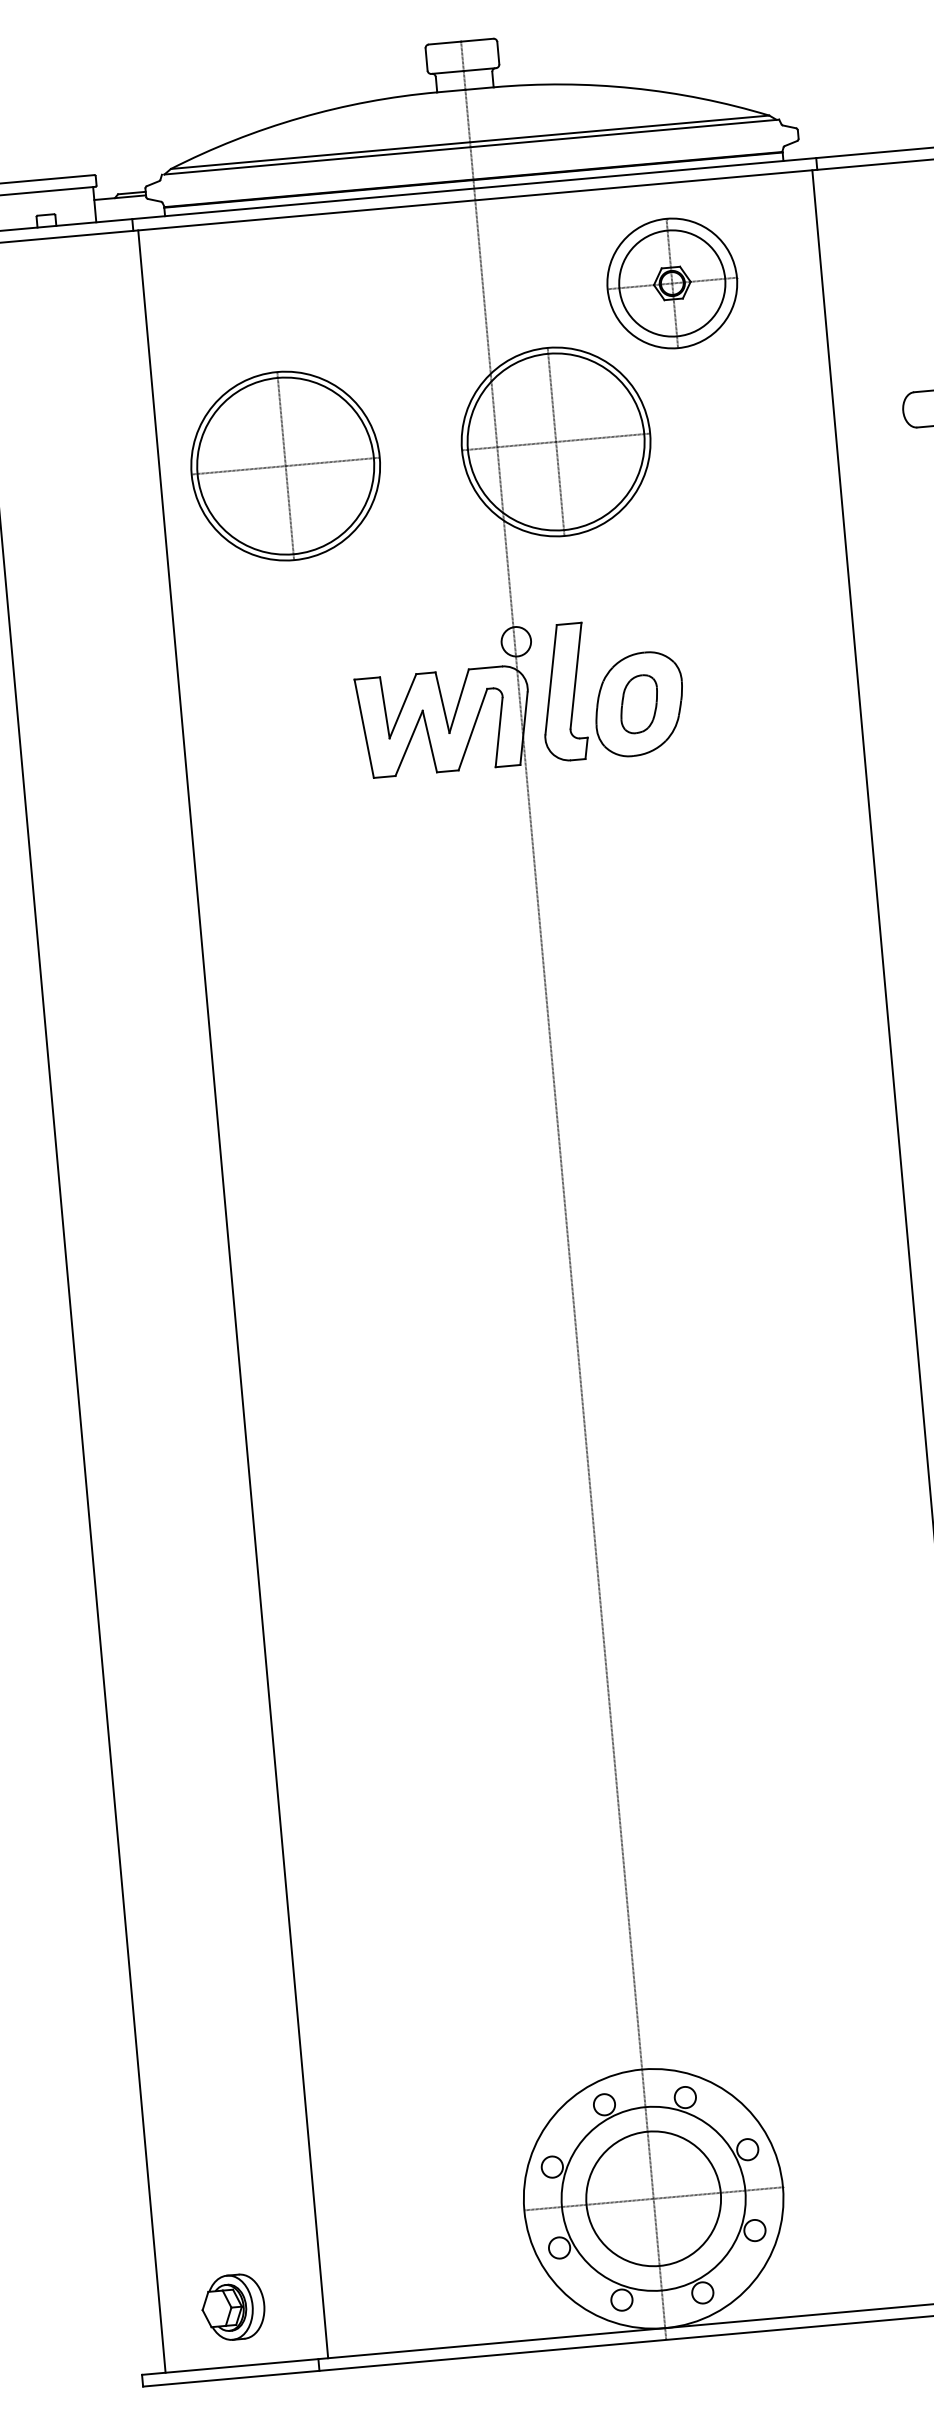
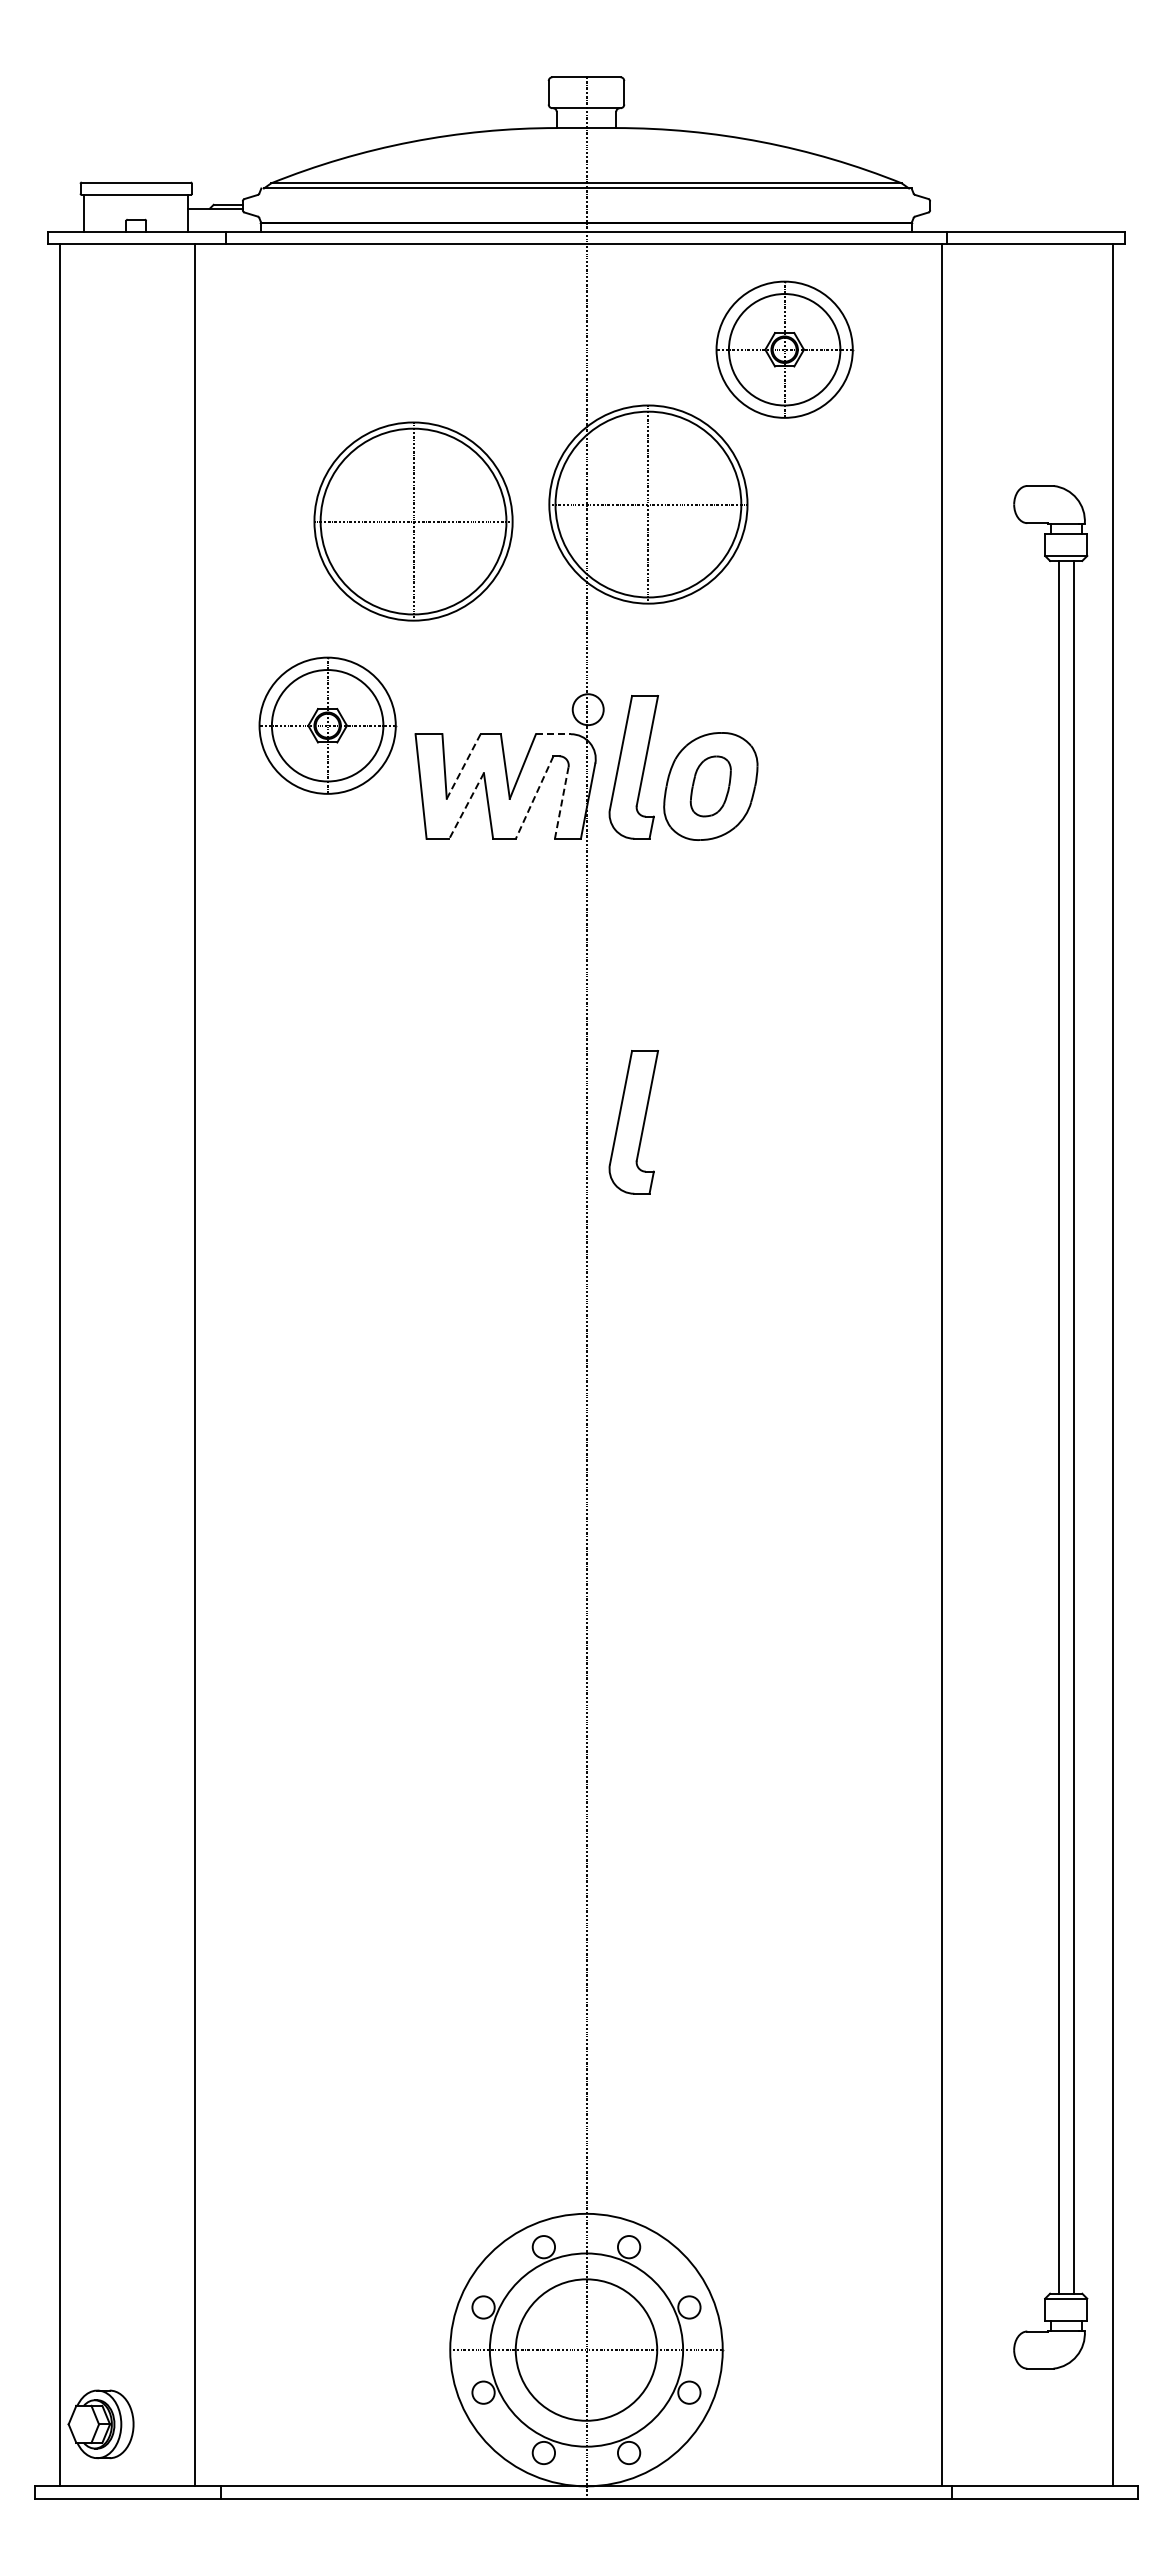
part: (285, 466) -> (413, 521), moved
line: (485, 668) -> (553, 734), solid -> dashed
part: (270, 678) -> (327, 725), added
line: (402, 706) -> (463, 766), solid -> dashed
line: (472, 729) -> (534, 797), solid -> dashed
line: (498, 732) -> (561, 802), solid -> dashed
line: (409, 743) -> (466, 806), solid -> dashed
part: (594, 1029) -> (633, 1122), added
line: (233, 1294) -> (195, 1365), moved
part: (232, 2307) -> (100, 2424), moved

